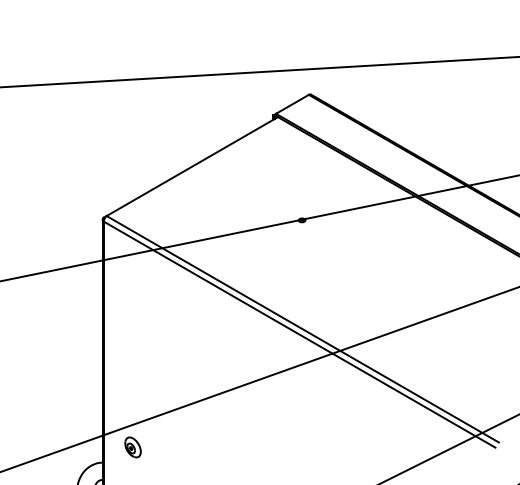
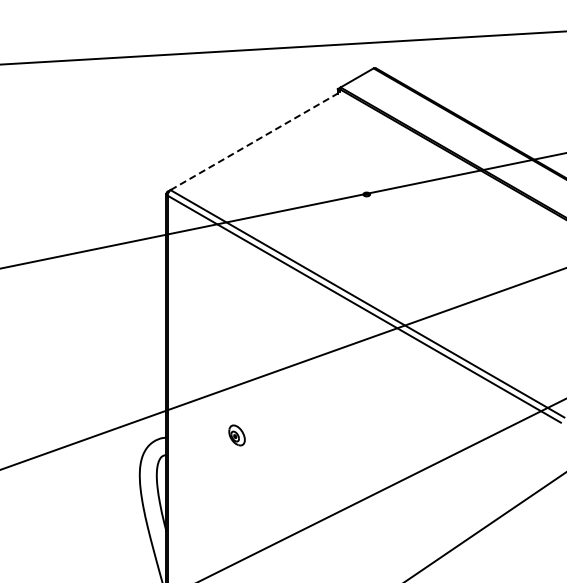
line: (192, 166) -> (256, 140), solid -> dashed
part: (132, 447) -> (236, 435), moved

